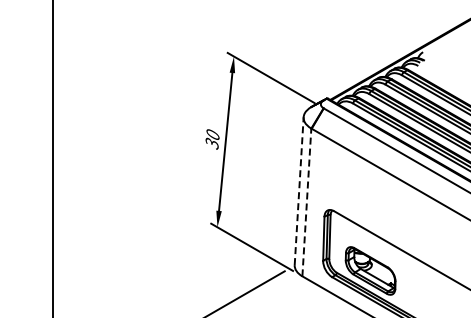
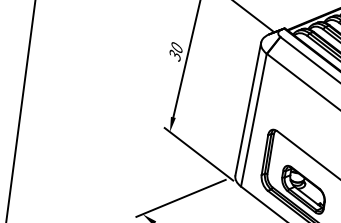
line: (299, 190) -> (248, 108), dashed -> solid
line: (306, 201) -> (253, 119), dashed -> solid

